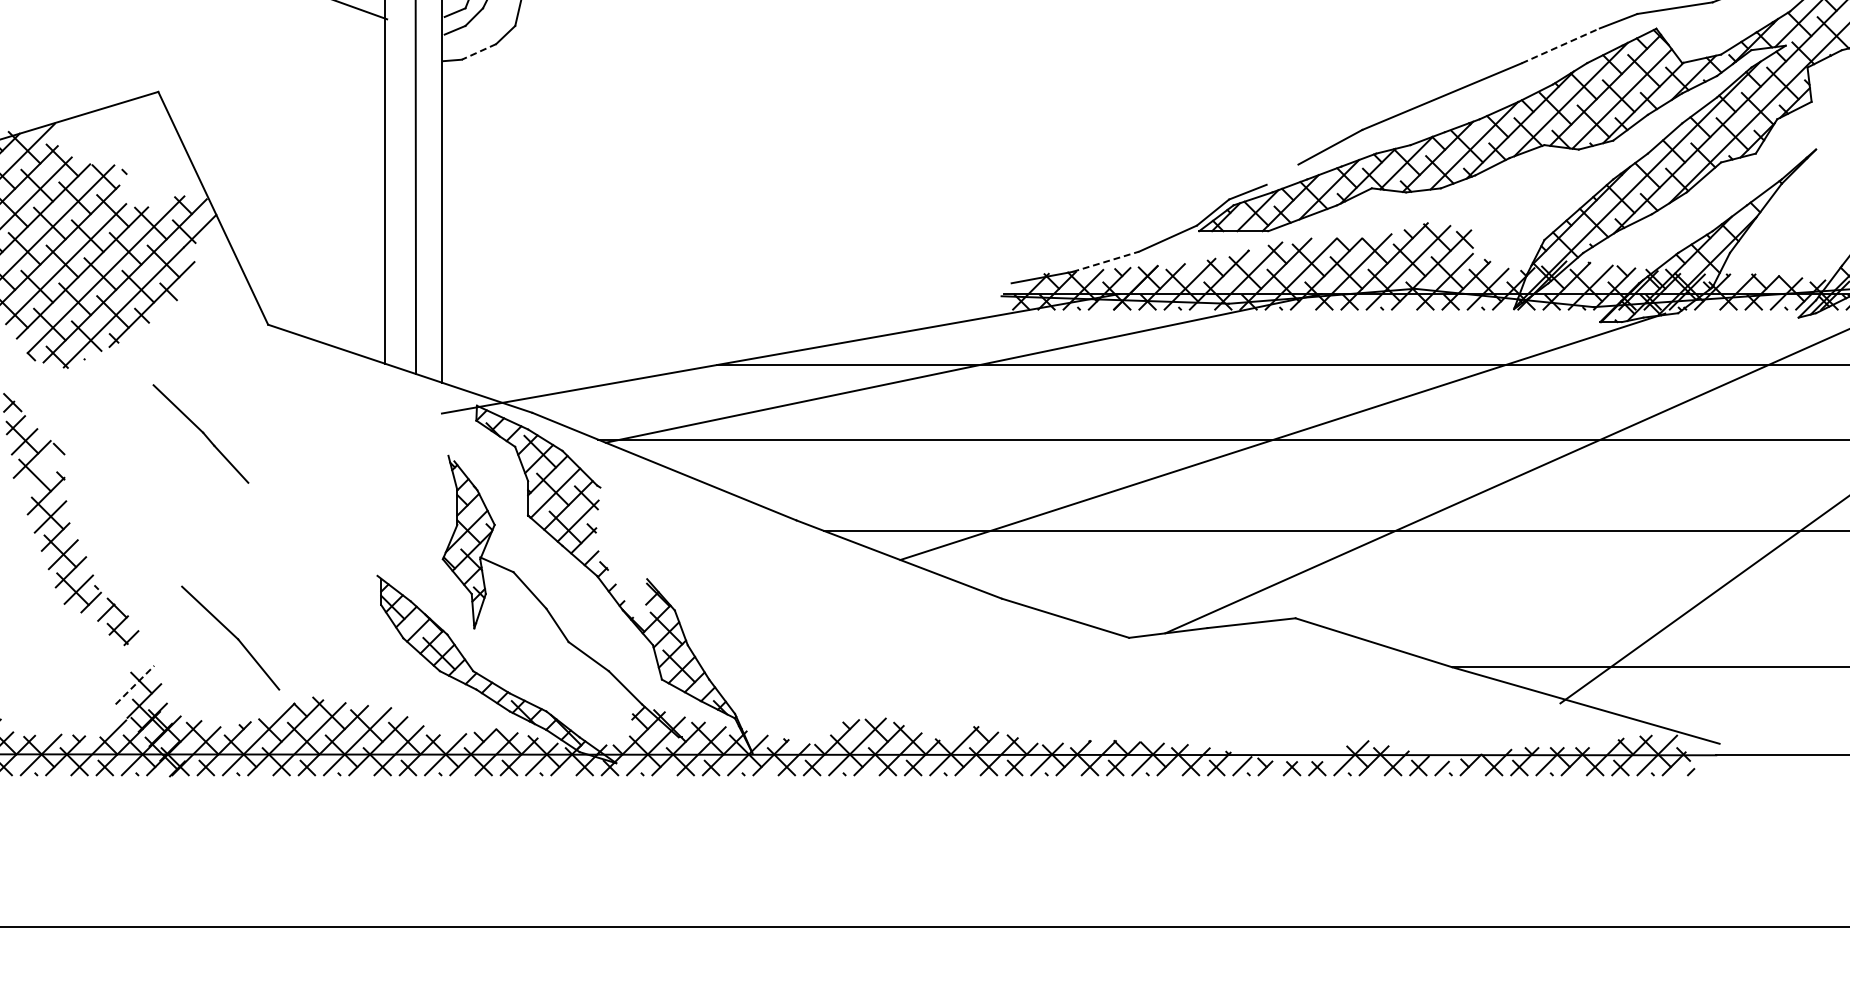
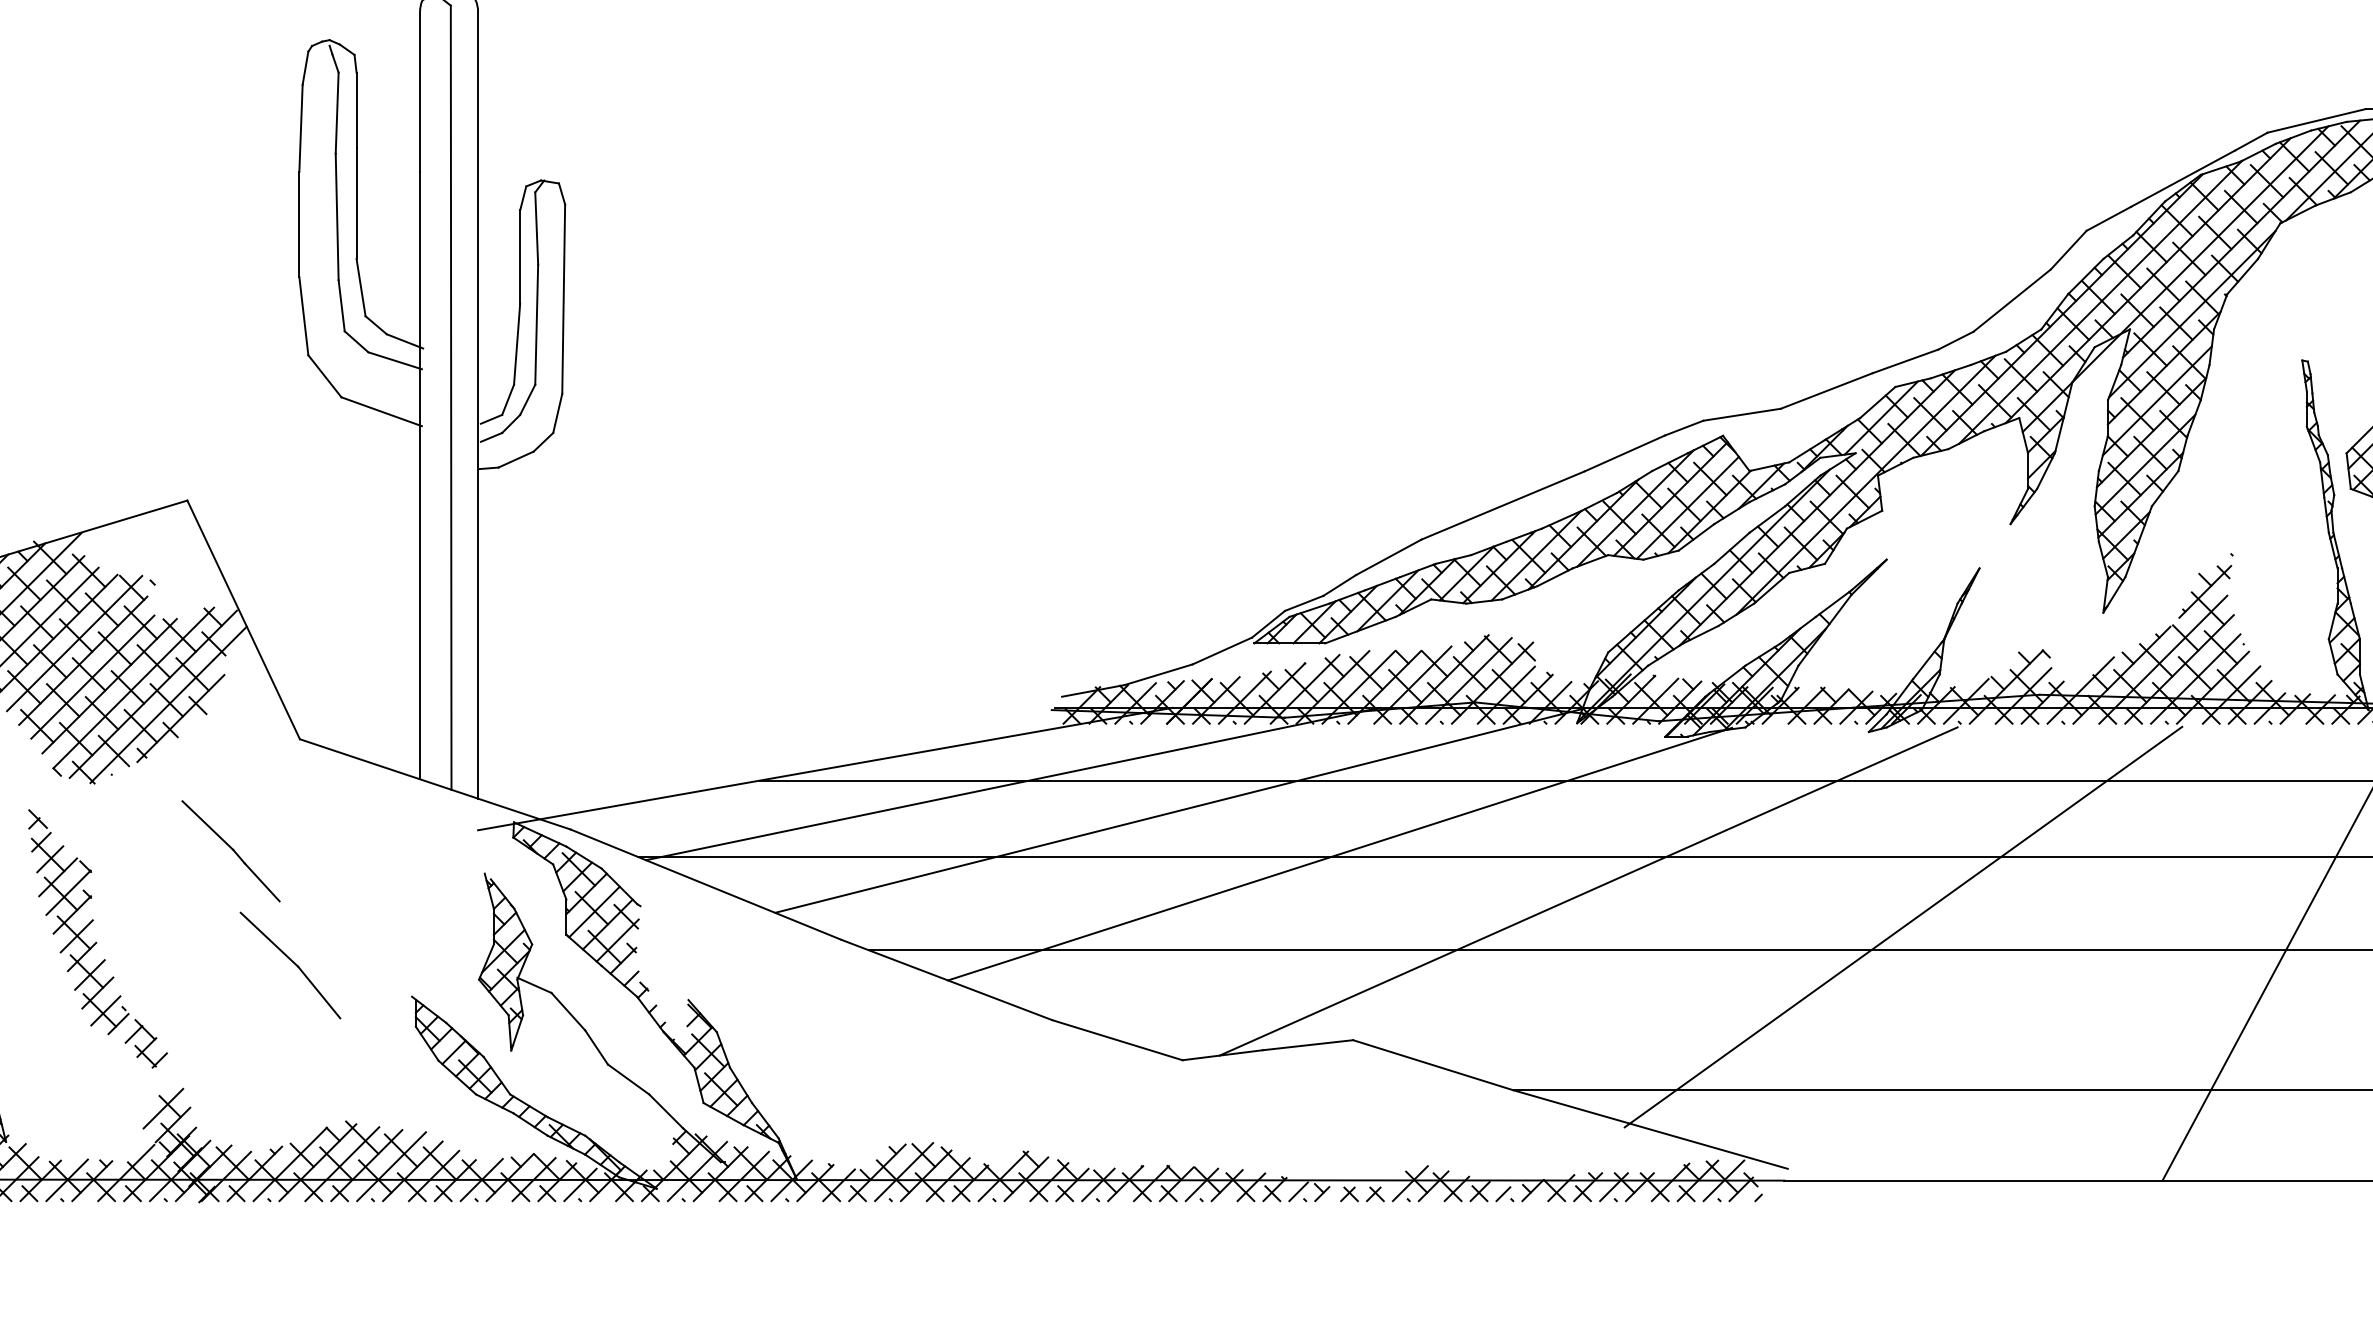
line: (1560, 45) -> (1624, 453), dashed -> solid
line: (478, 51) -> (515, 459), dashed -> solid
line: (1282, 174) -> (1339, 585), added
line: (1105, 261) -> (1158, 674), dashed -> solid
line: (1128, 393) -> (1181, 809), added
line: (42, 474) -> (68, 892), added
part: (230, 638) -> (290, 965), moved
line: (135, 684) -> (163, 1108), dashed -> solid

